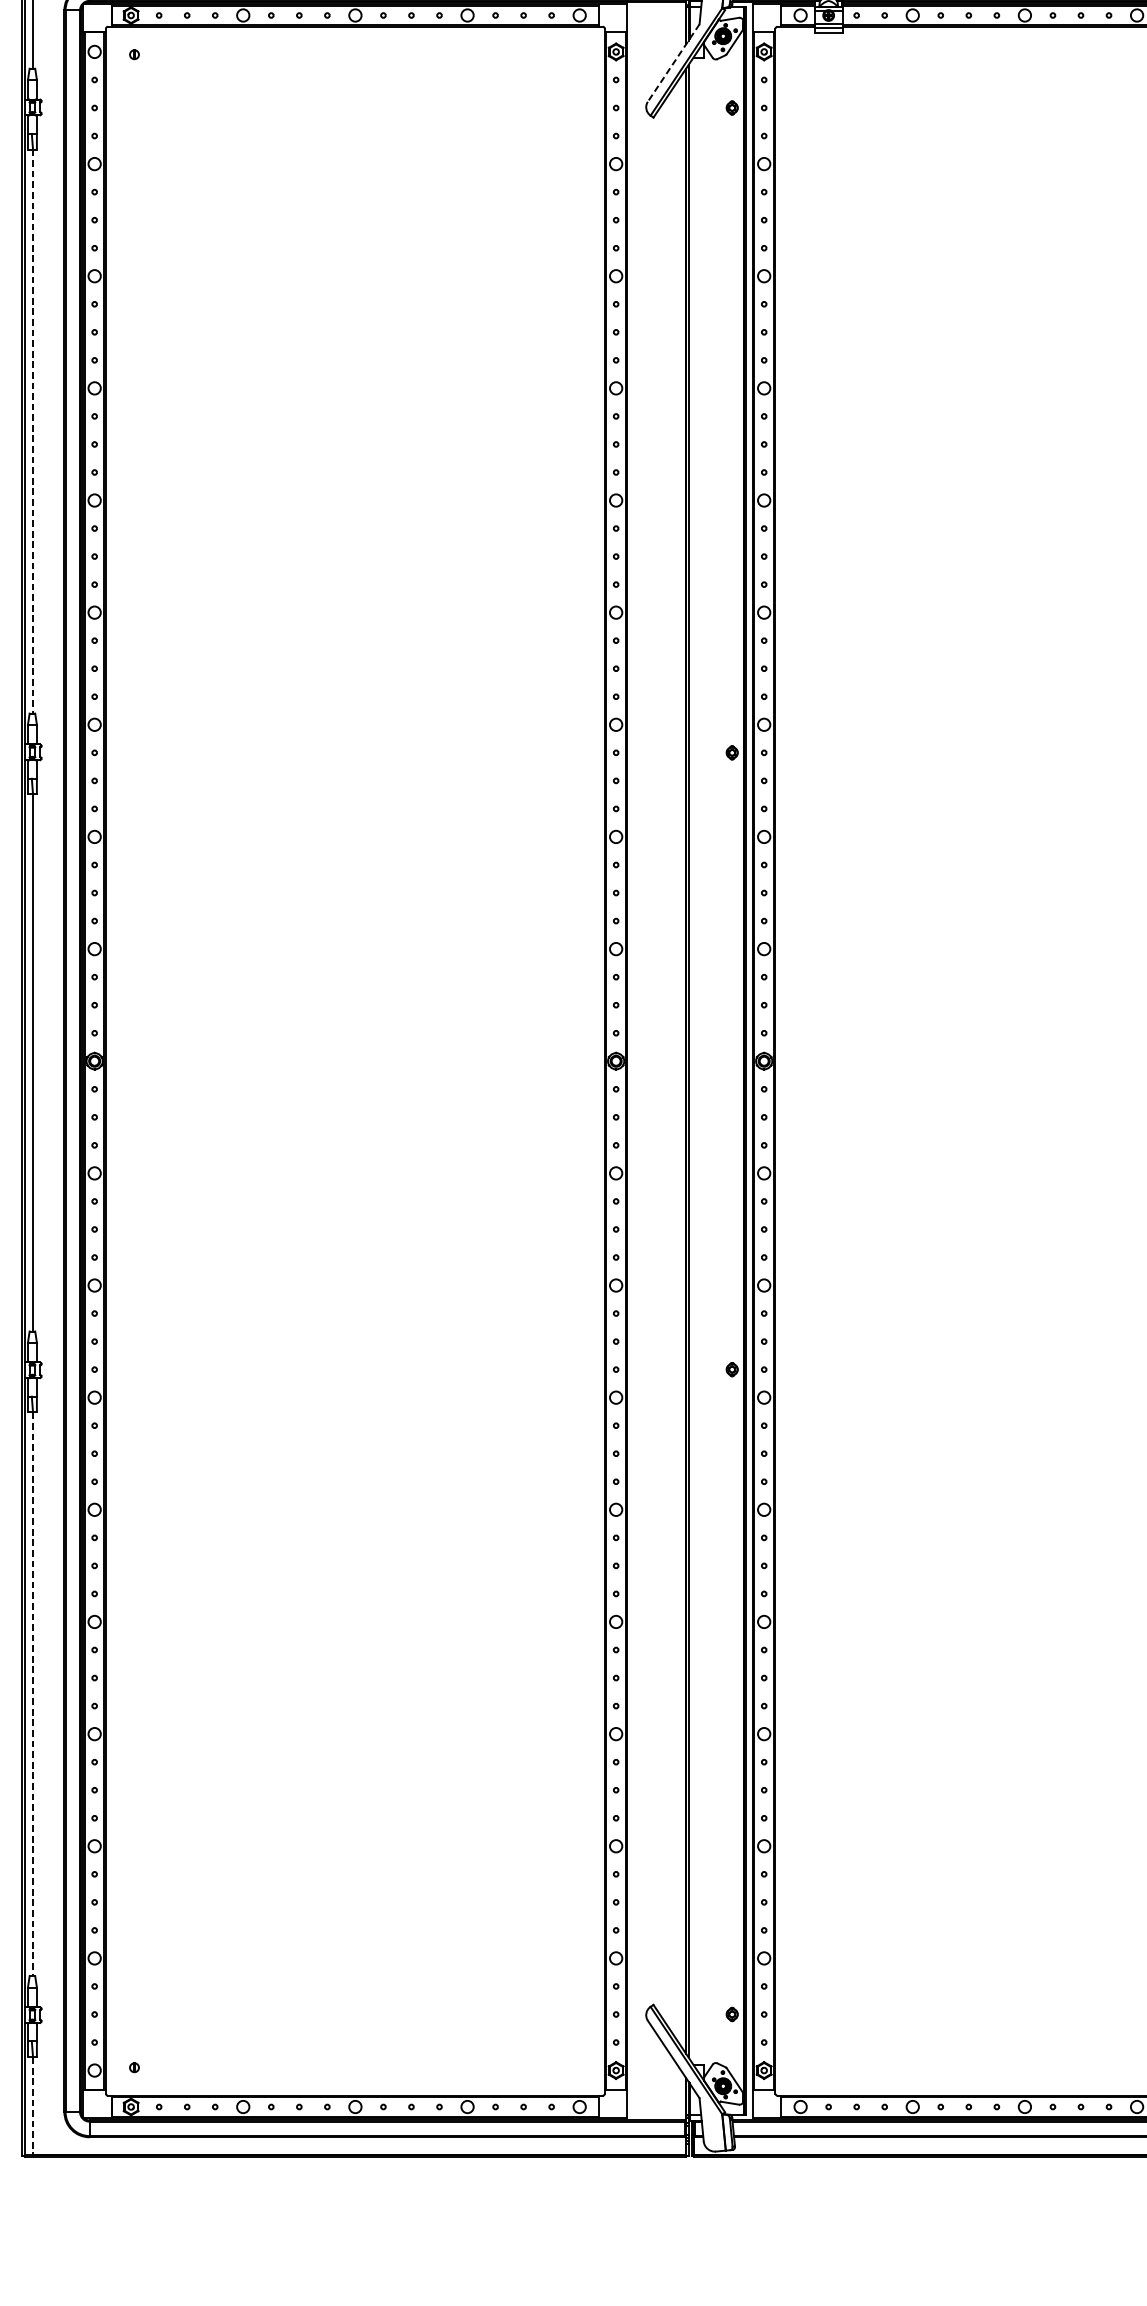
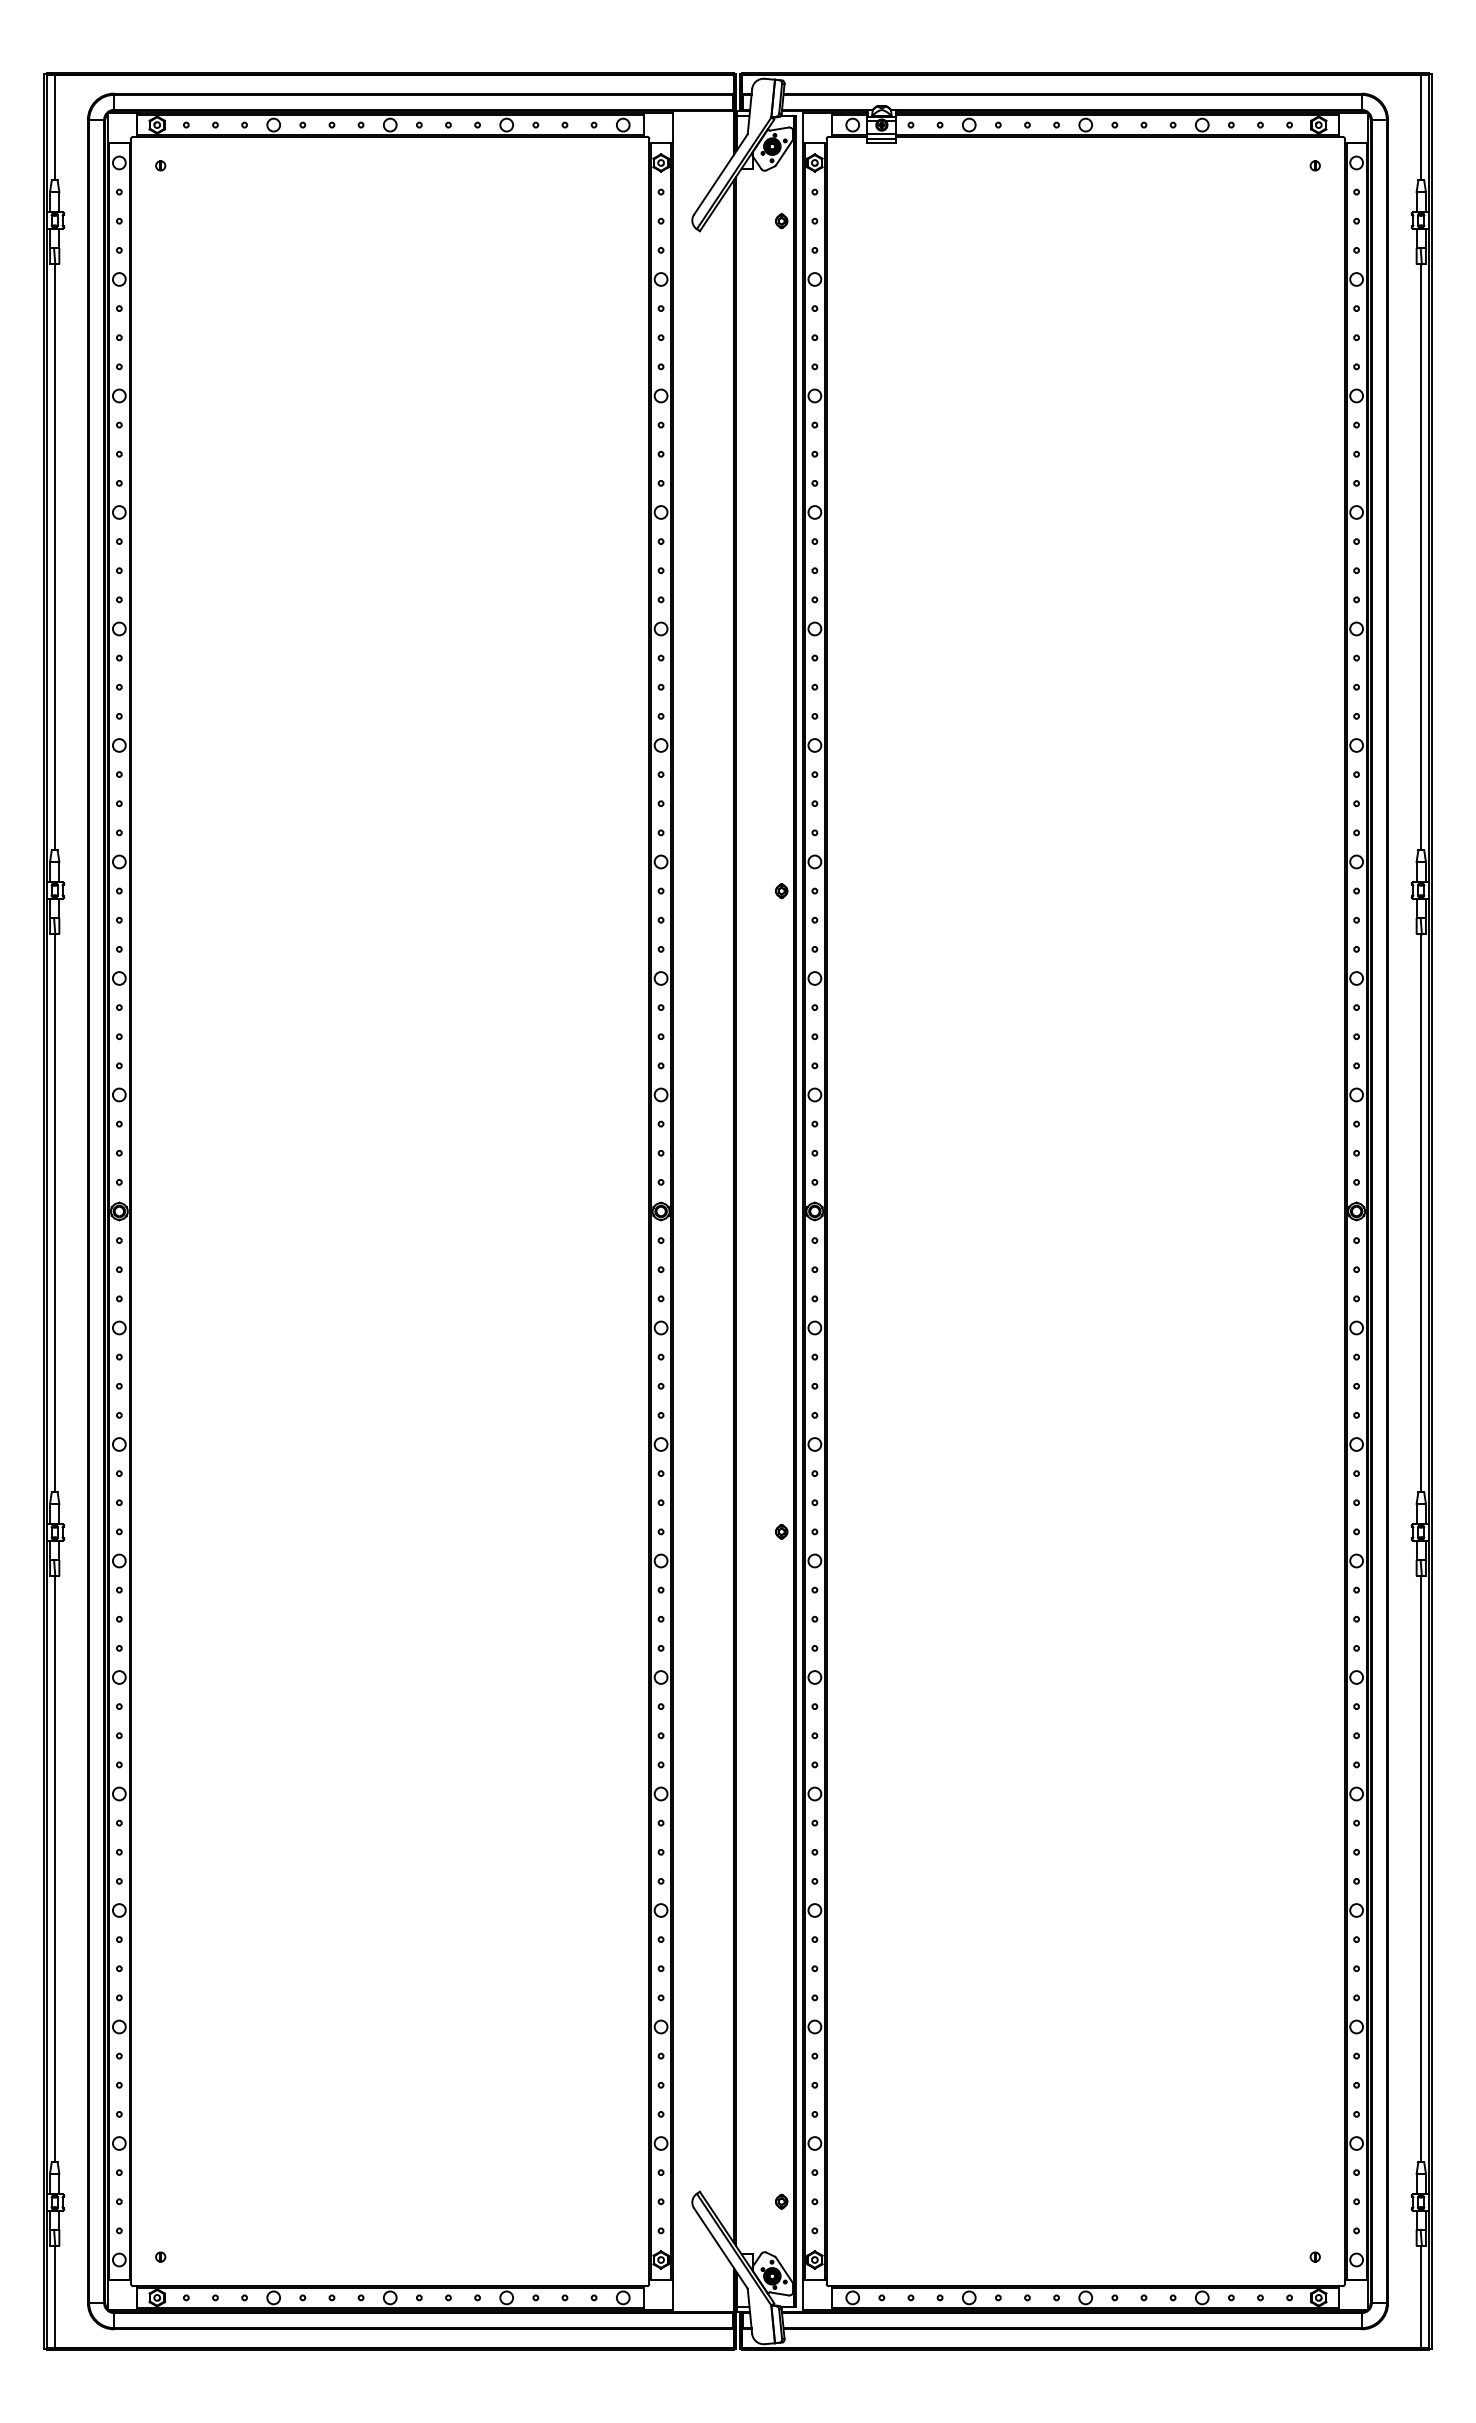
line: (673, 63) -> (720, 174), dashed -> solid
line: (33, 431) -> (55, 557), dashed -> solid
line: (33, 1694) -> (55, 1869), dashed -> solid
line: (33, 2106) -> (55, 2297), dashed -> solid

